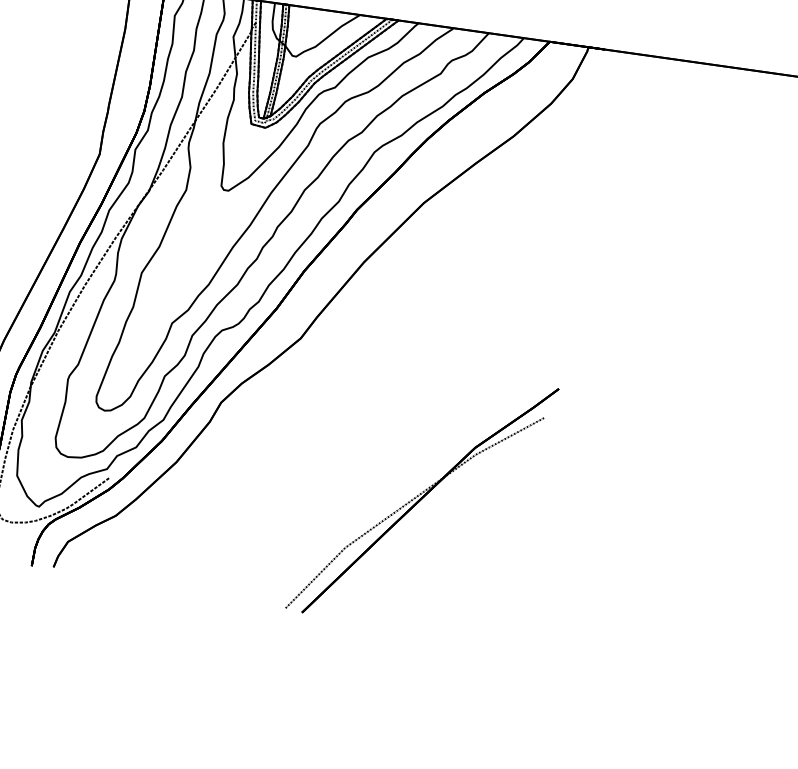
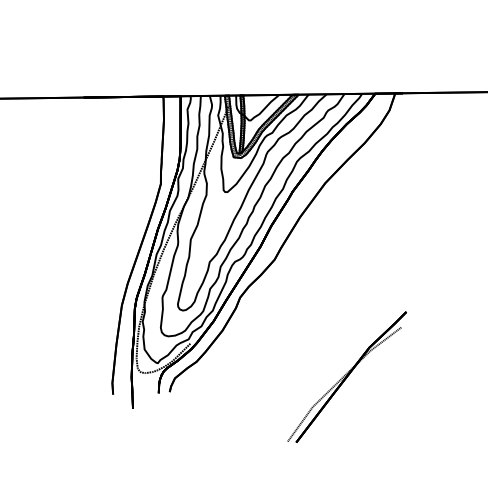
part: (421, 497) -> (346, 376), moved

